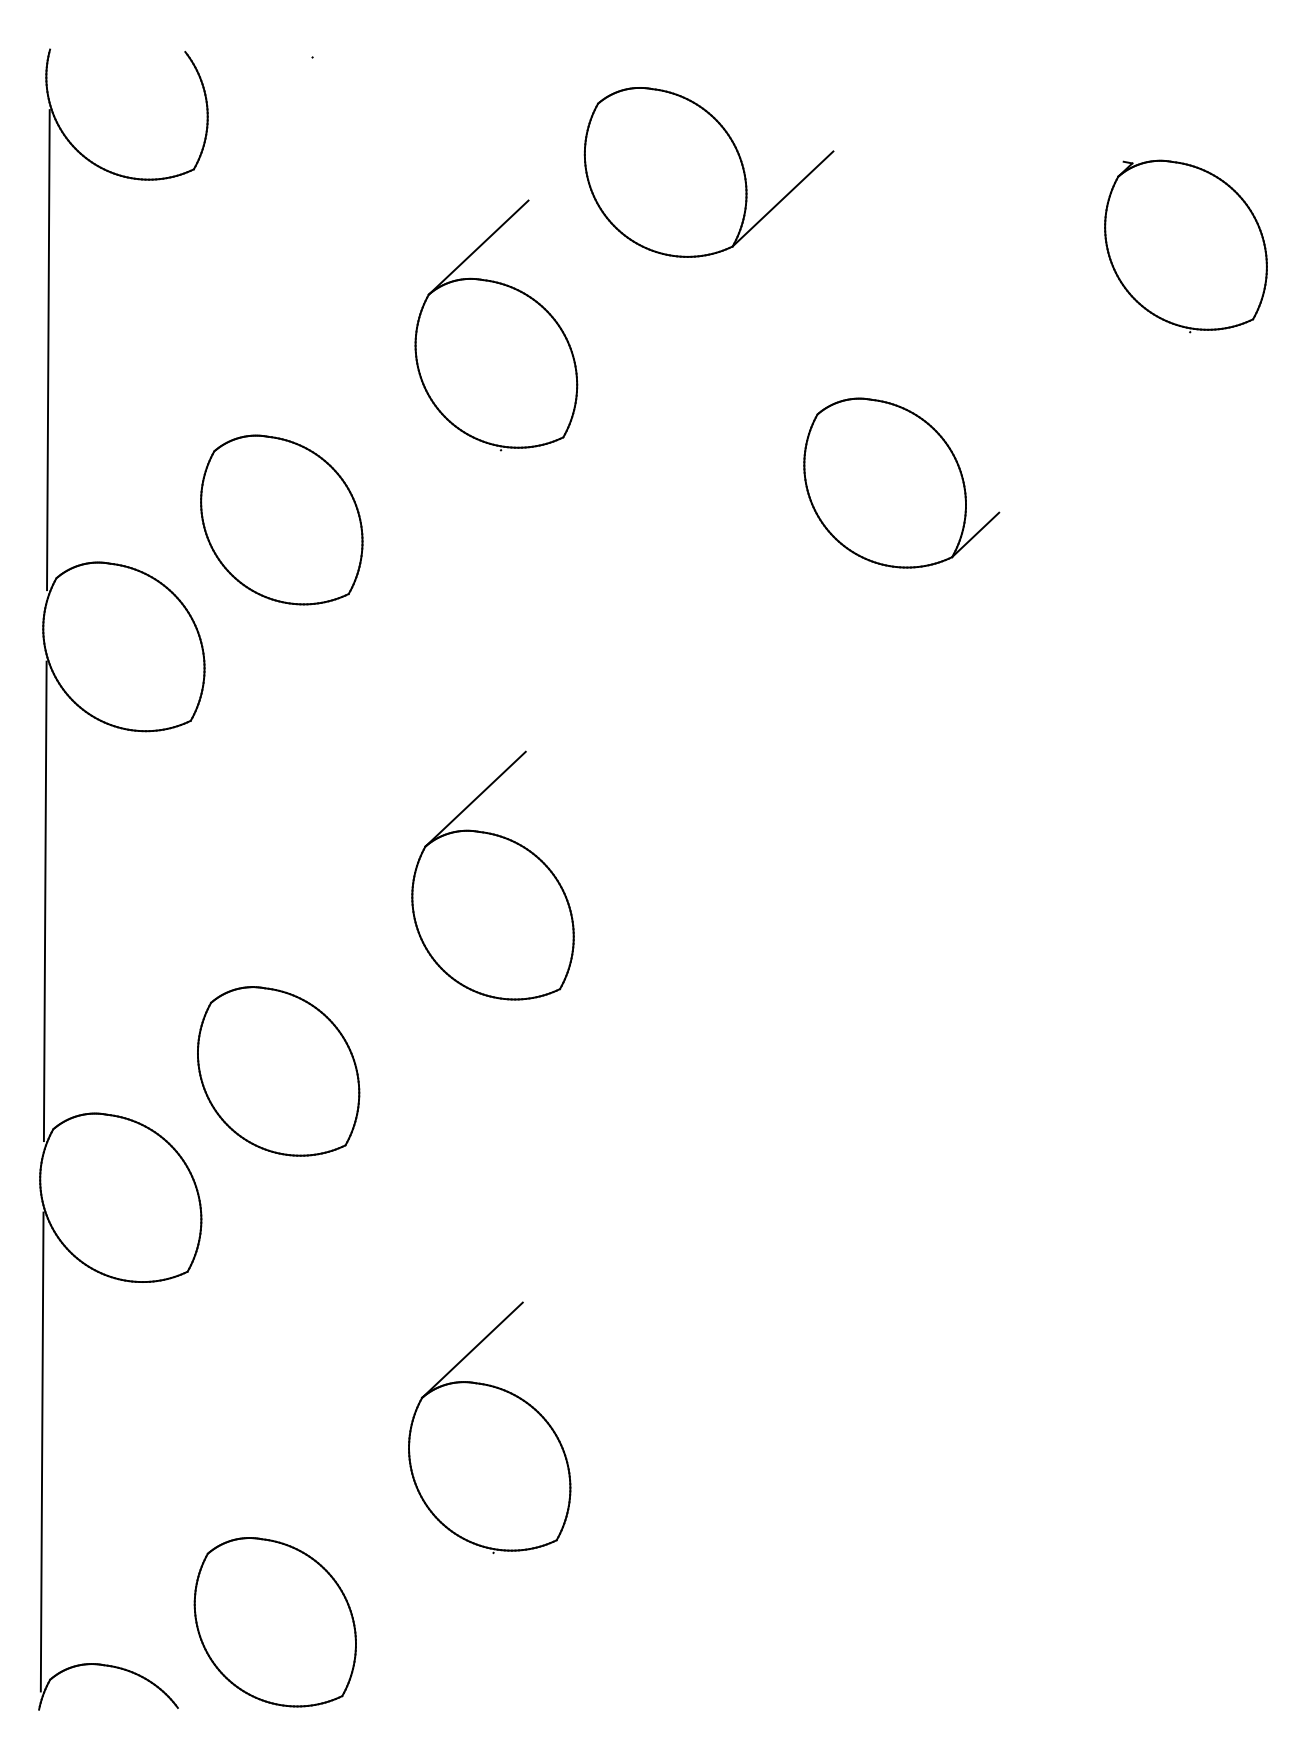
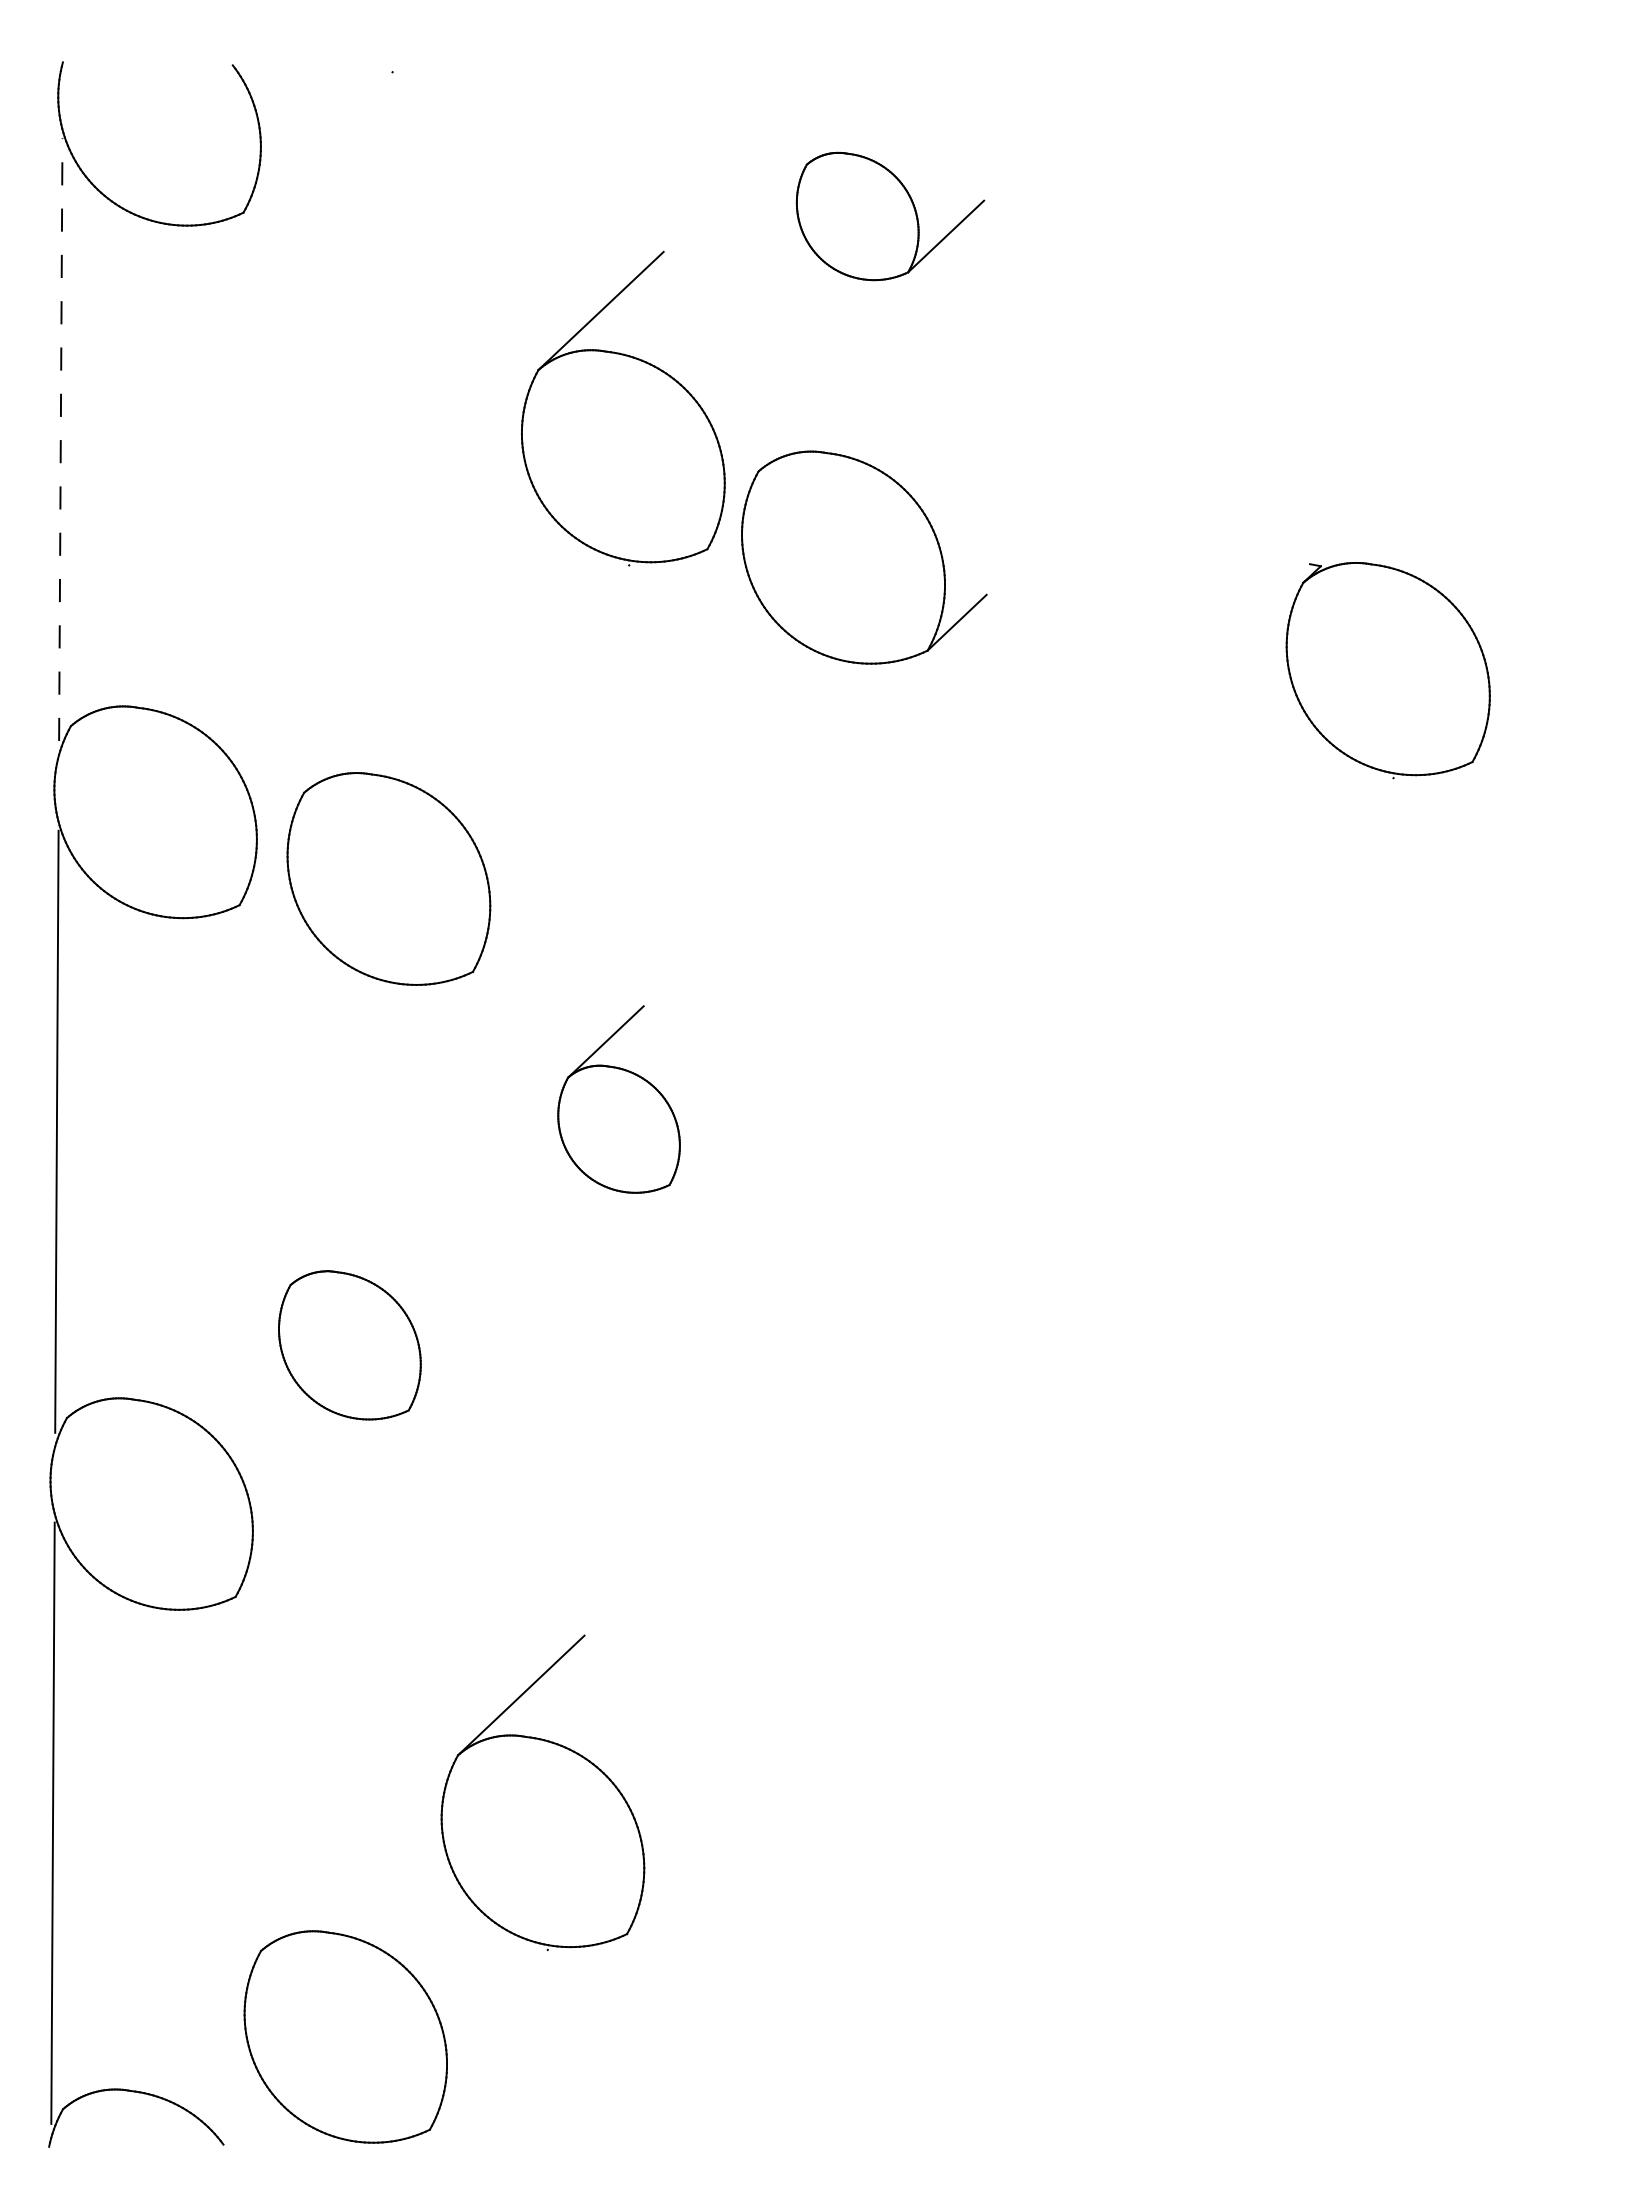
part: (709, 172) -> (890, 216), size x0.6
part: (1185, 246) -> (1387, 670), moved
line: (48, 349) -> (60, 439), solid -> dashed
part: (901, 482) -> (864, 557), moved
part: (281, 519) -> (388, 878), moved
part: (492, 875) -> (618, 1099), size x0.6
part: (278, 1071) -> (349, 1345), size x0.7
part: (489, 1427) -> (542, 1792), moved

